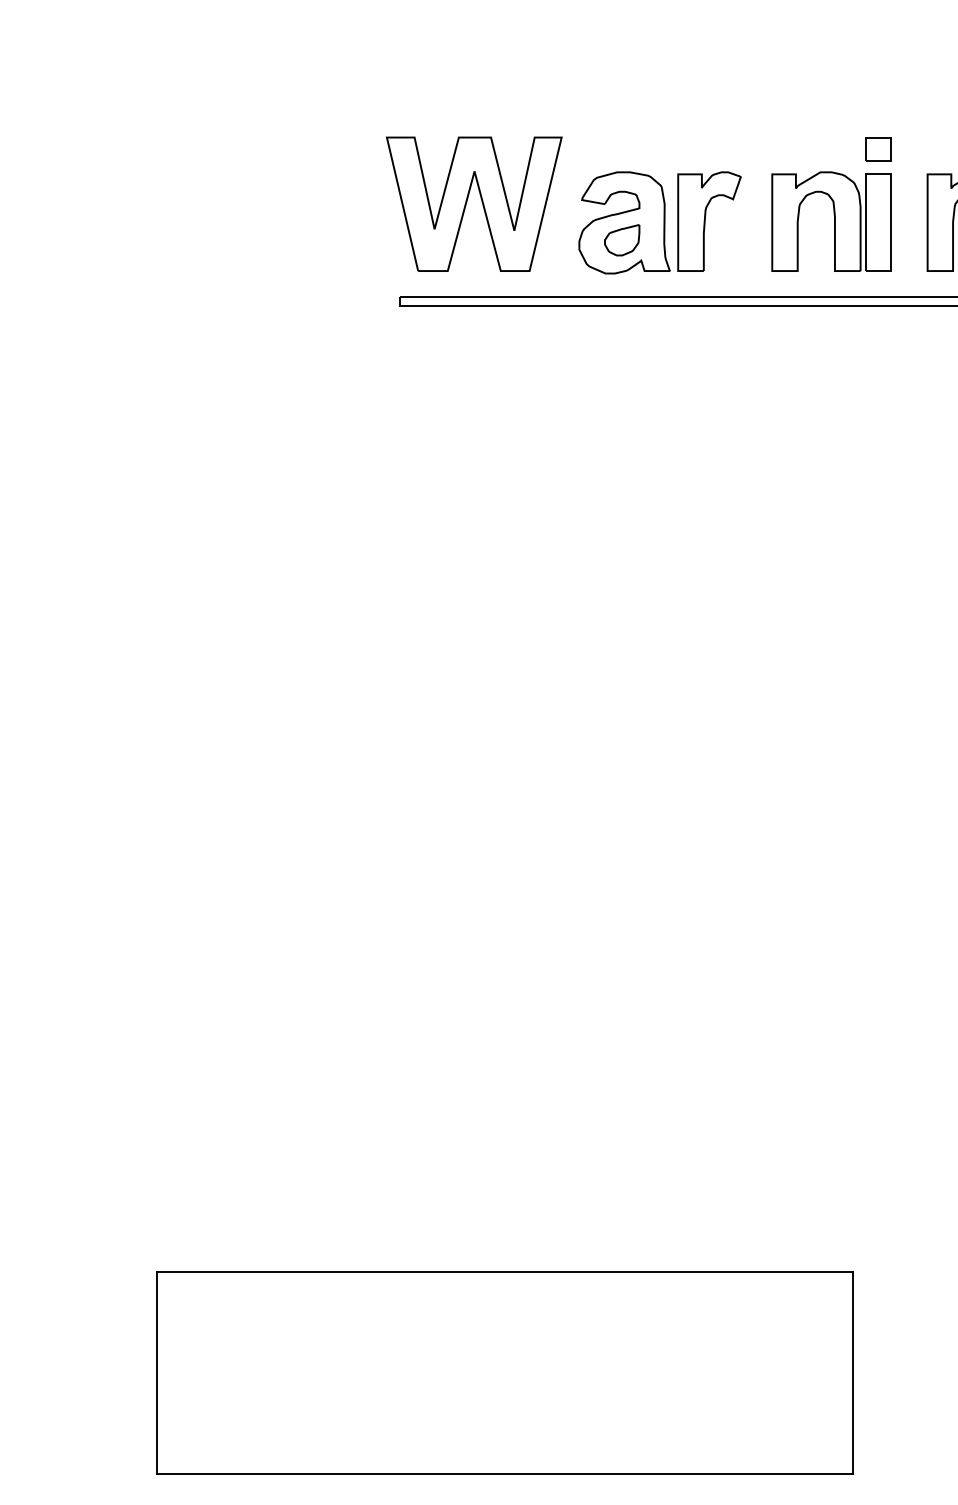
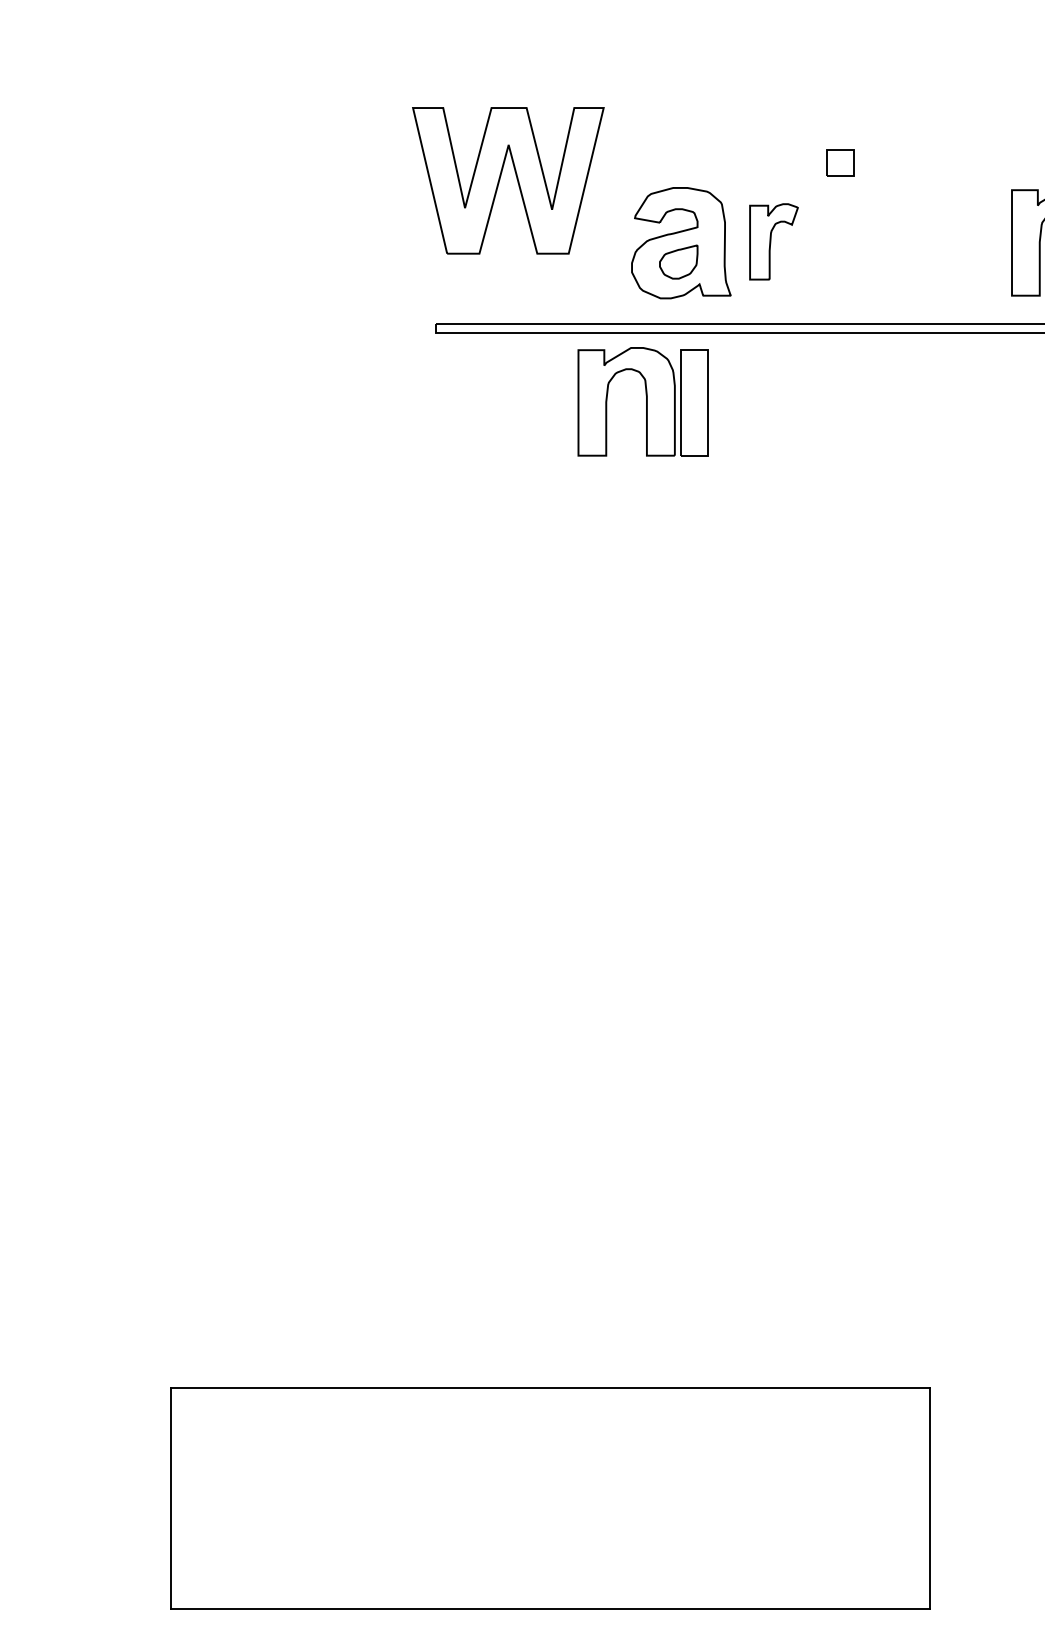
part: (878, 148) -> (840, 162), moved
part: (468, 200) -> (501, 176), moved
part: (709, 221) -> (773, 241), size x0.7
part: (830, 221) -> (642, 401), moved

